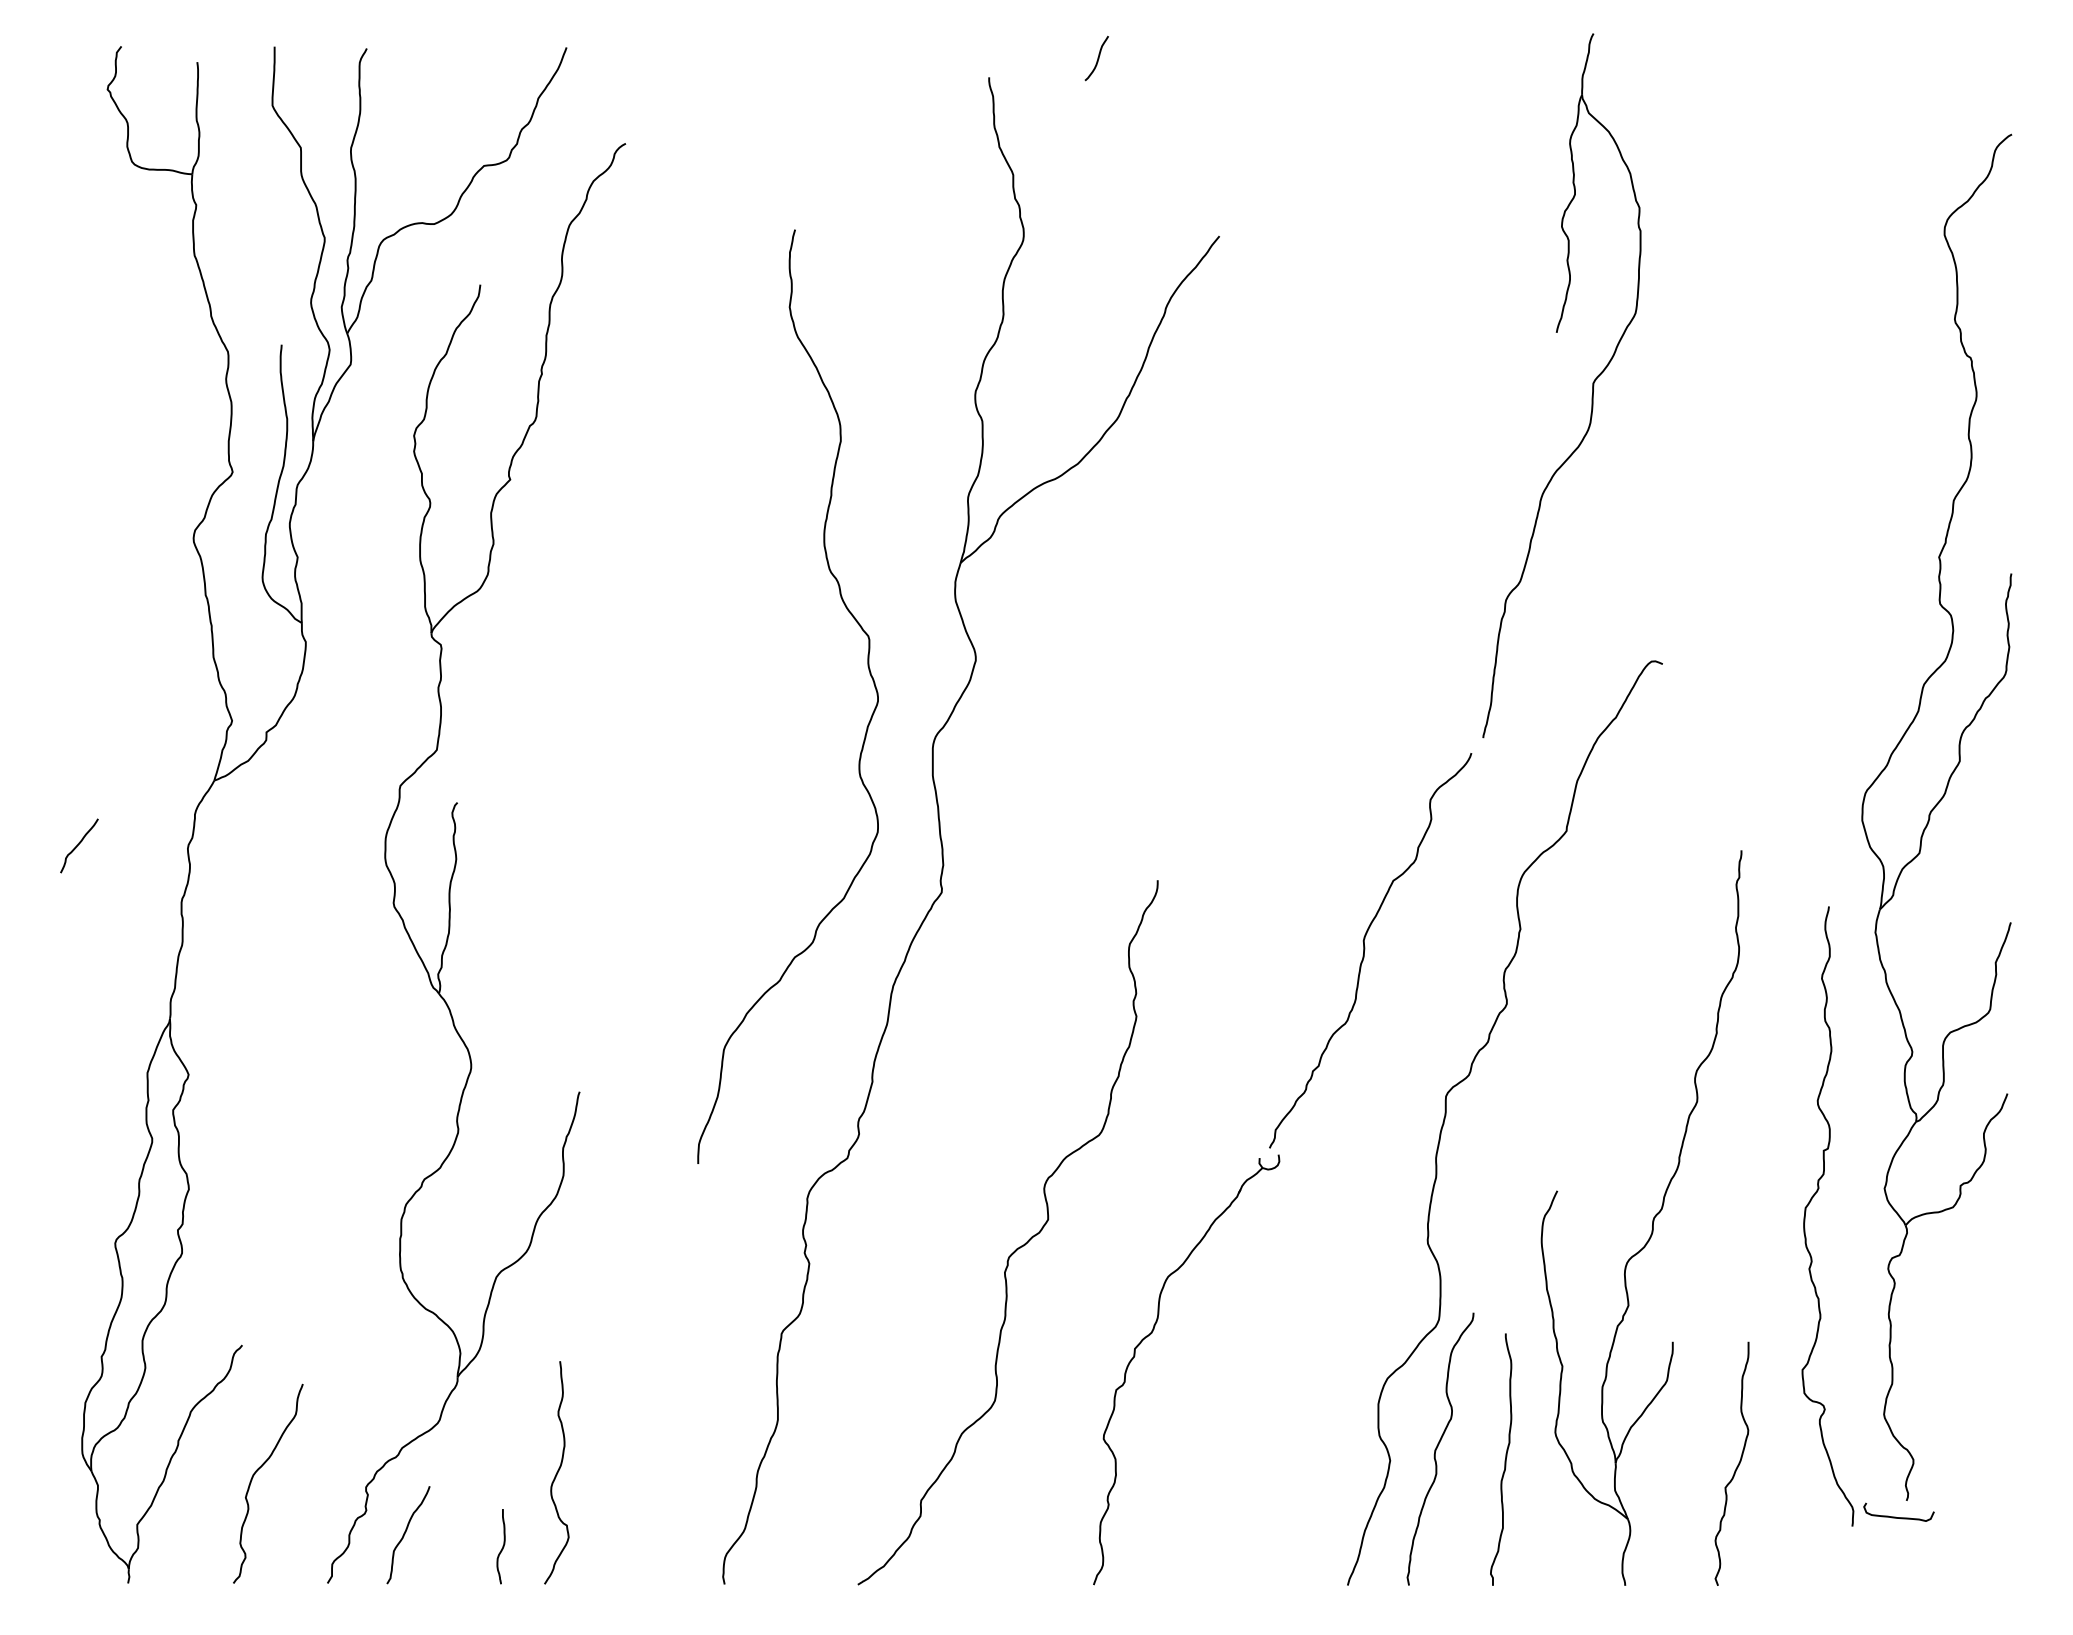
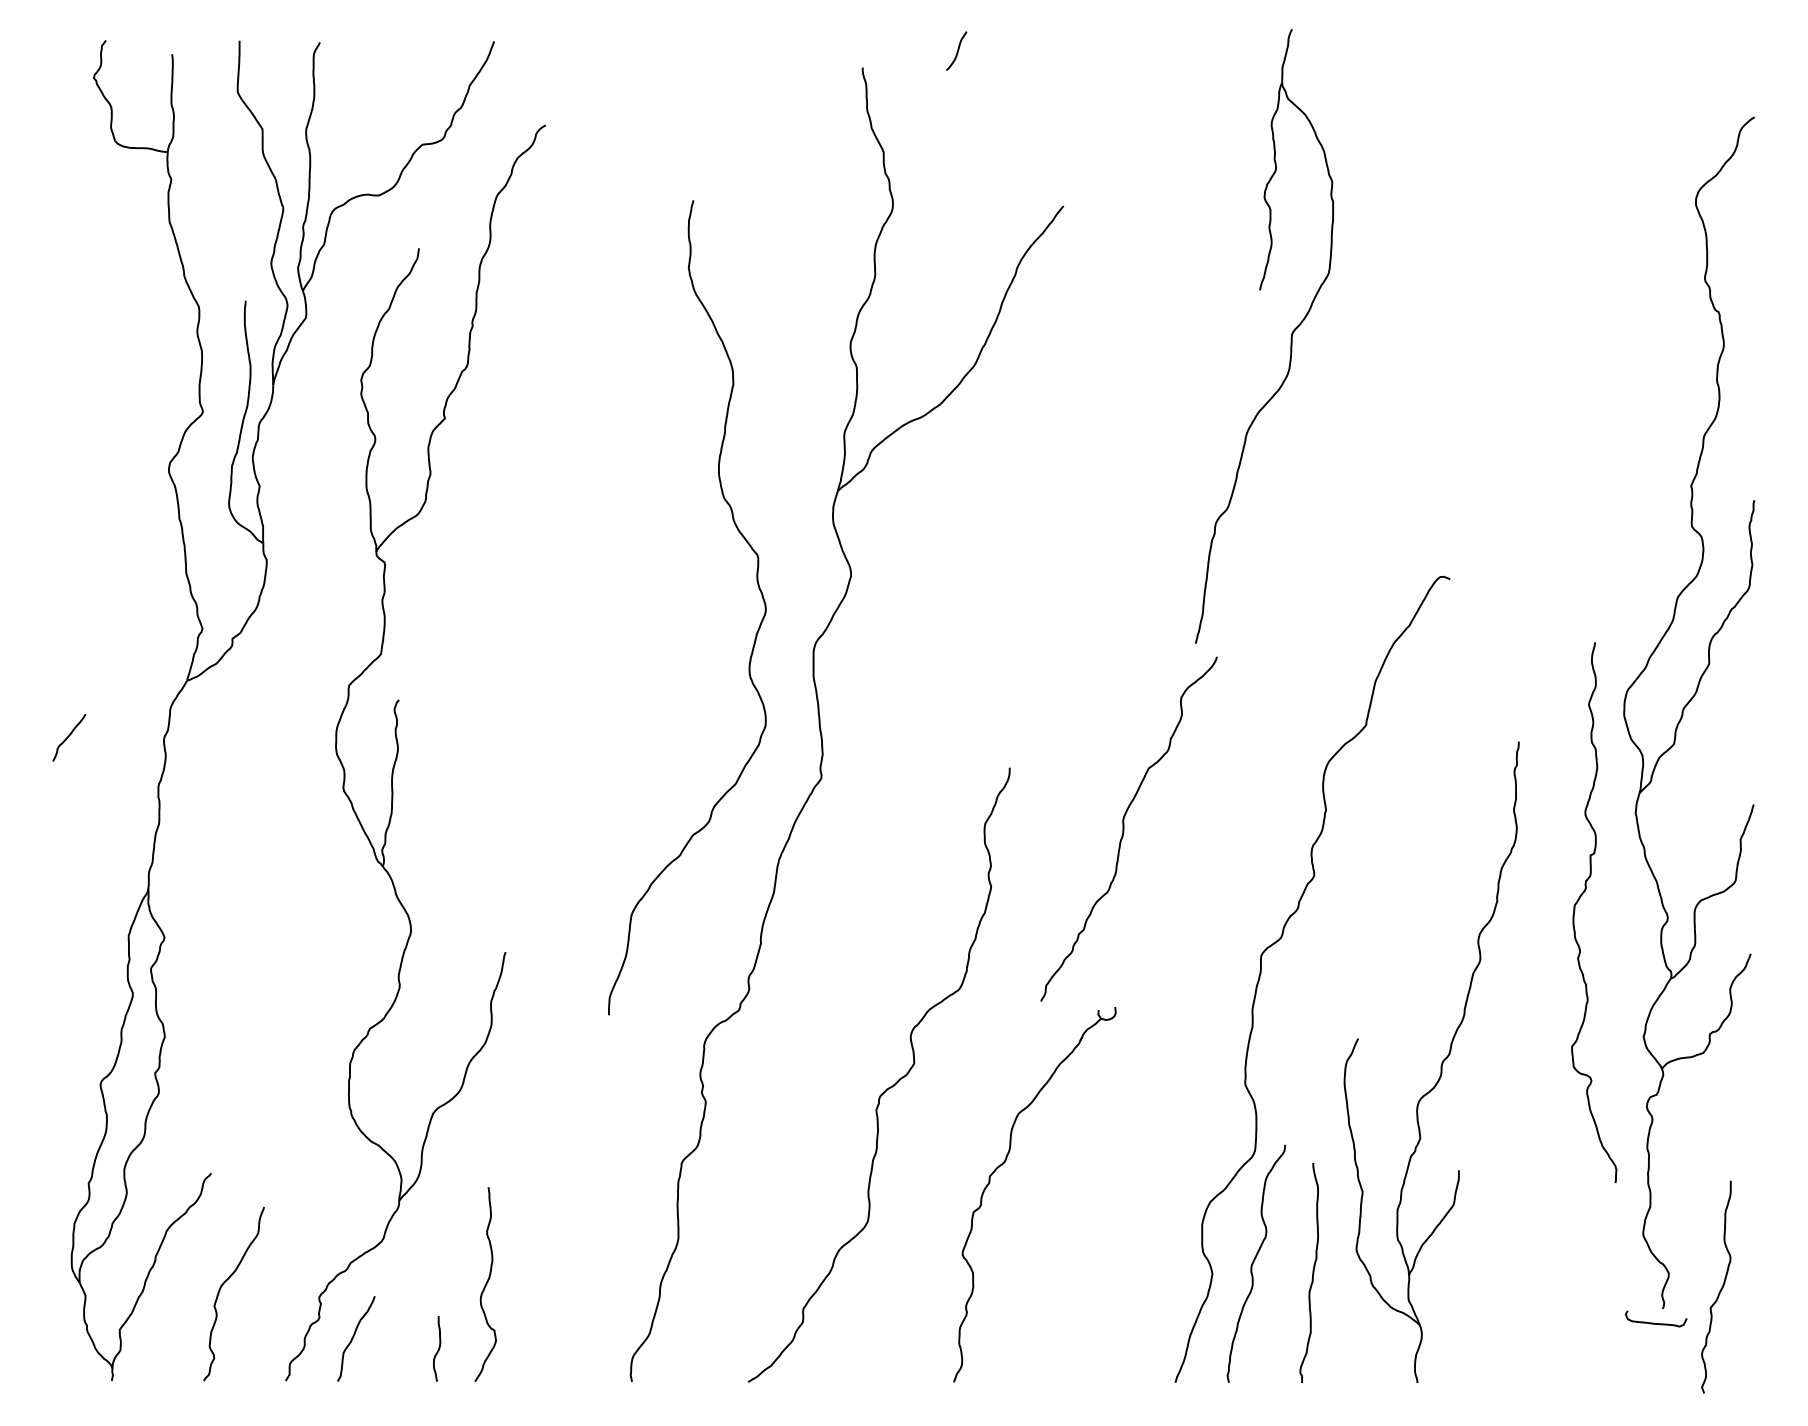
part: (1592, 385) -> (1291, 336), moved
curve: (1365, 949) -> (1124, 828), moved
curve: (1806, 1211) -> (1575, 908), moved
curve: (1736, 1466) -> (1720, 1289), moved

